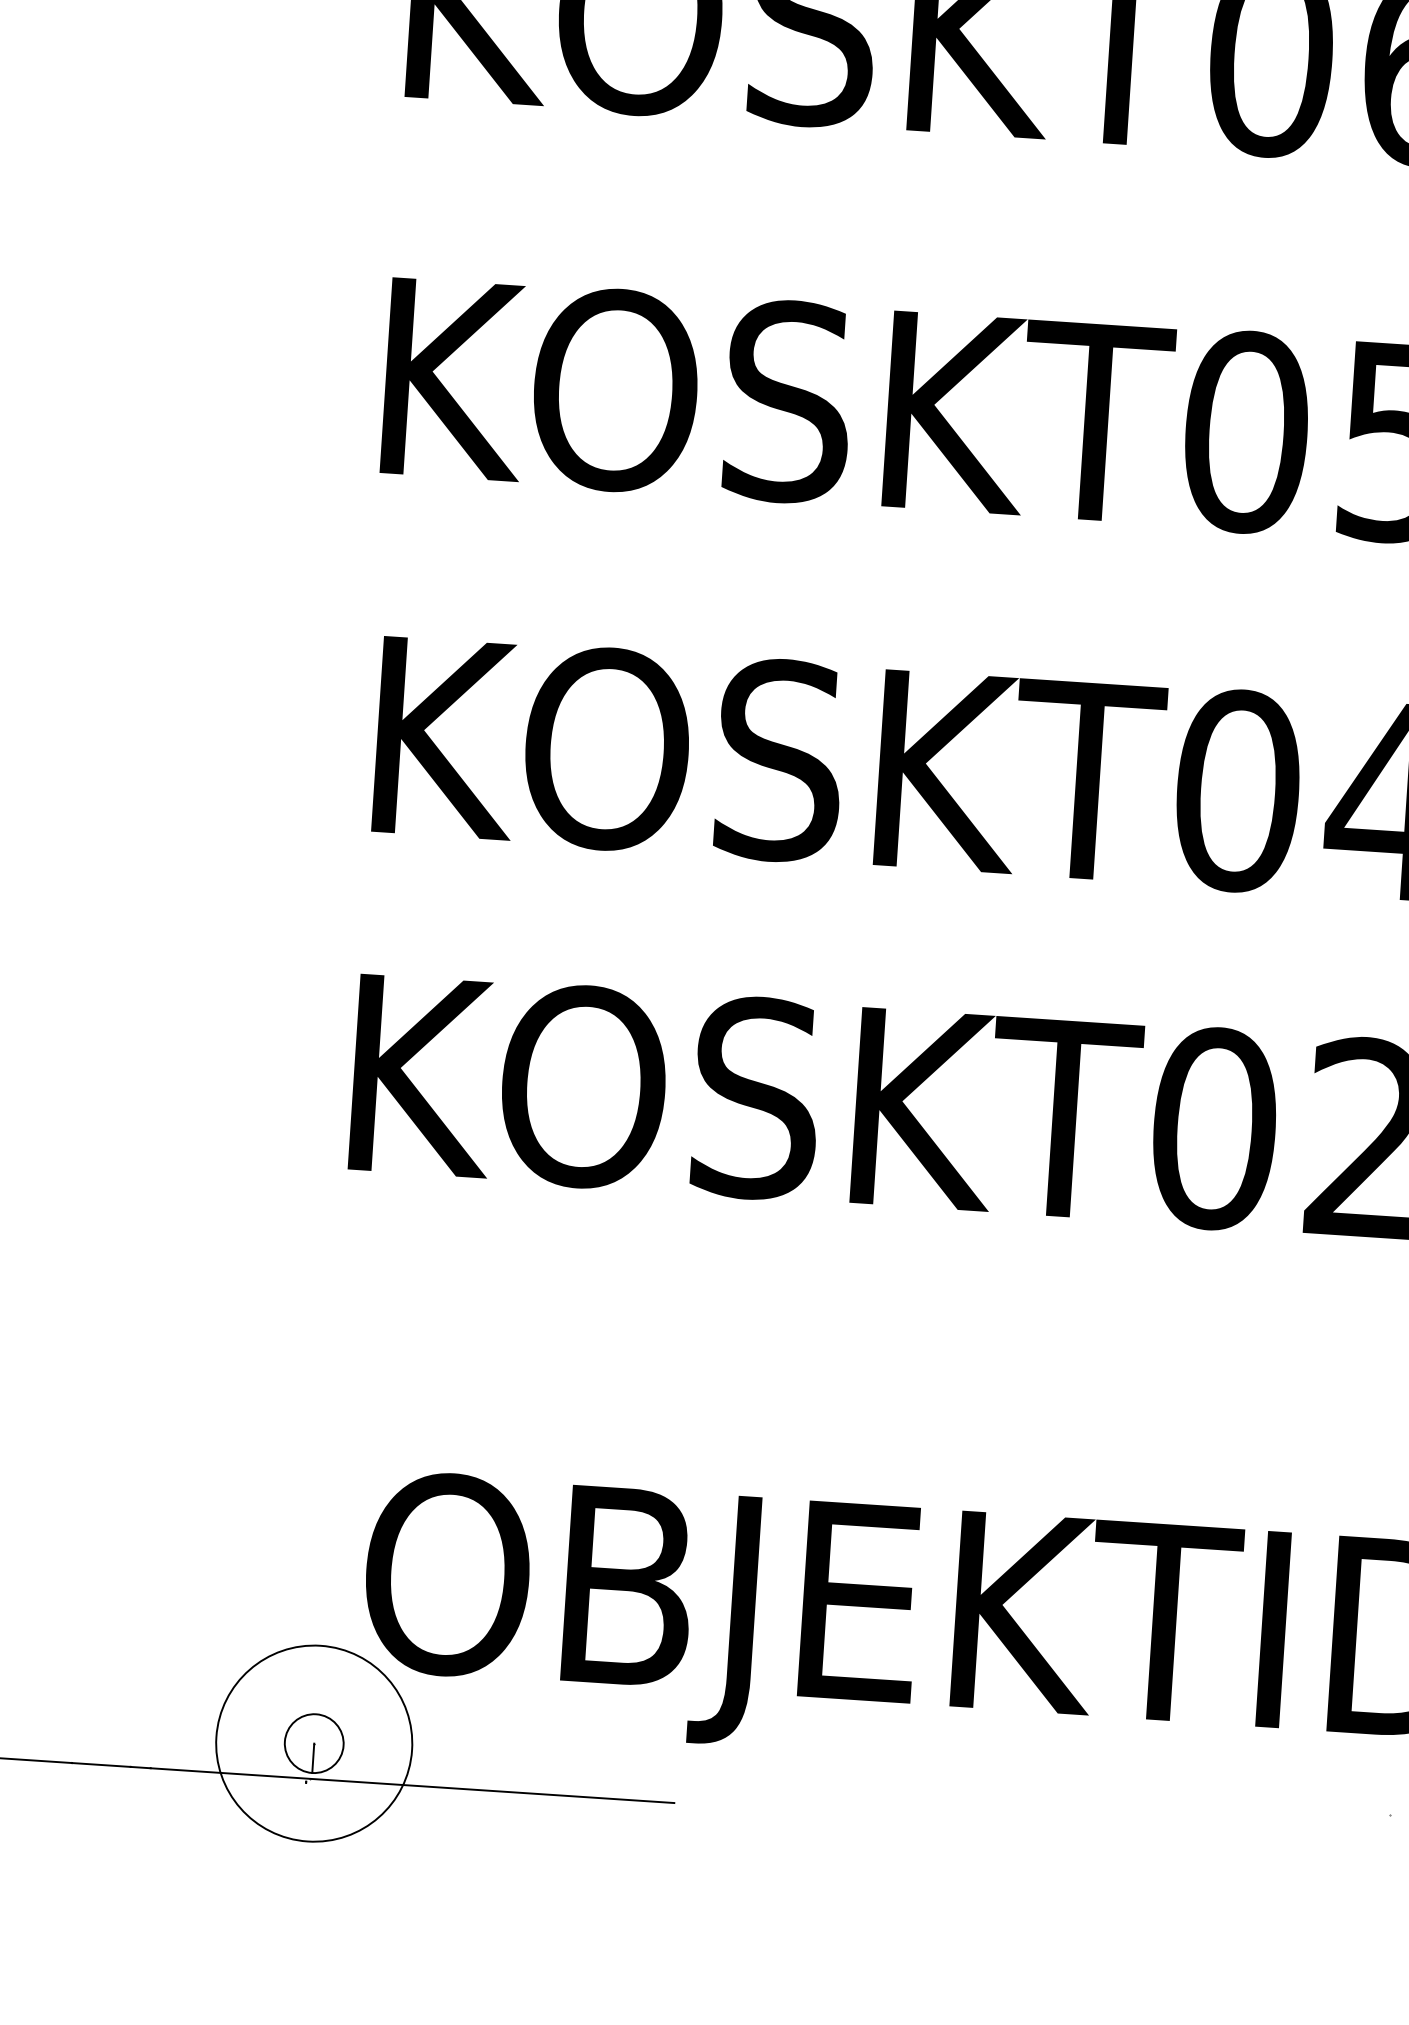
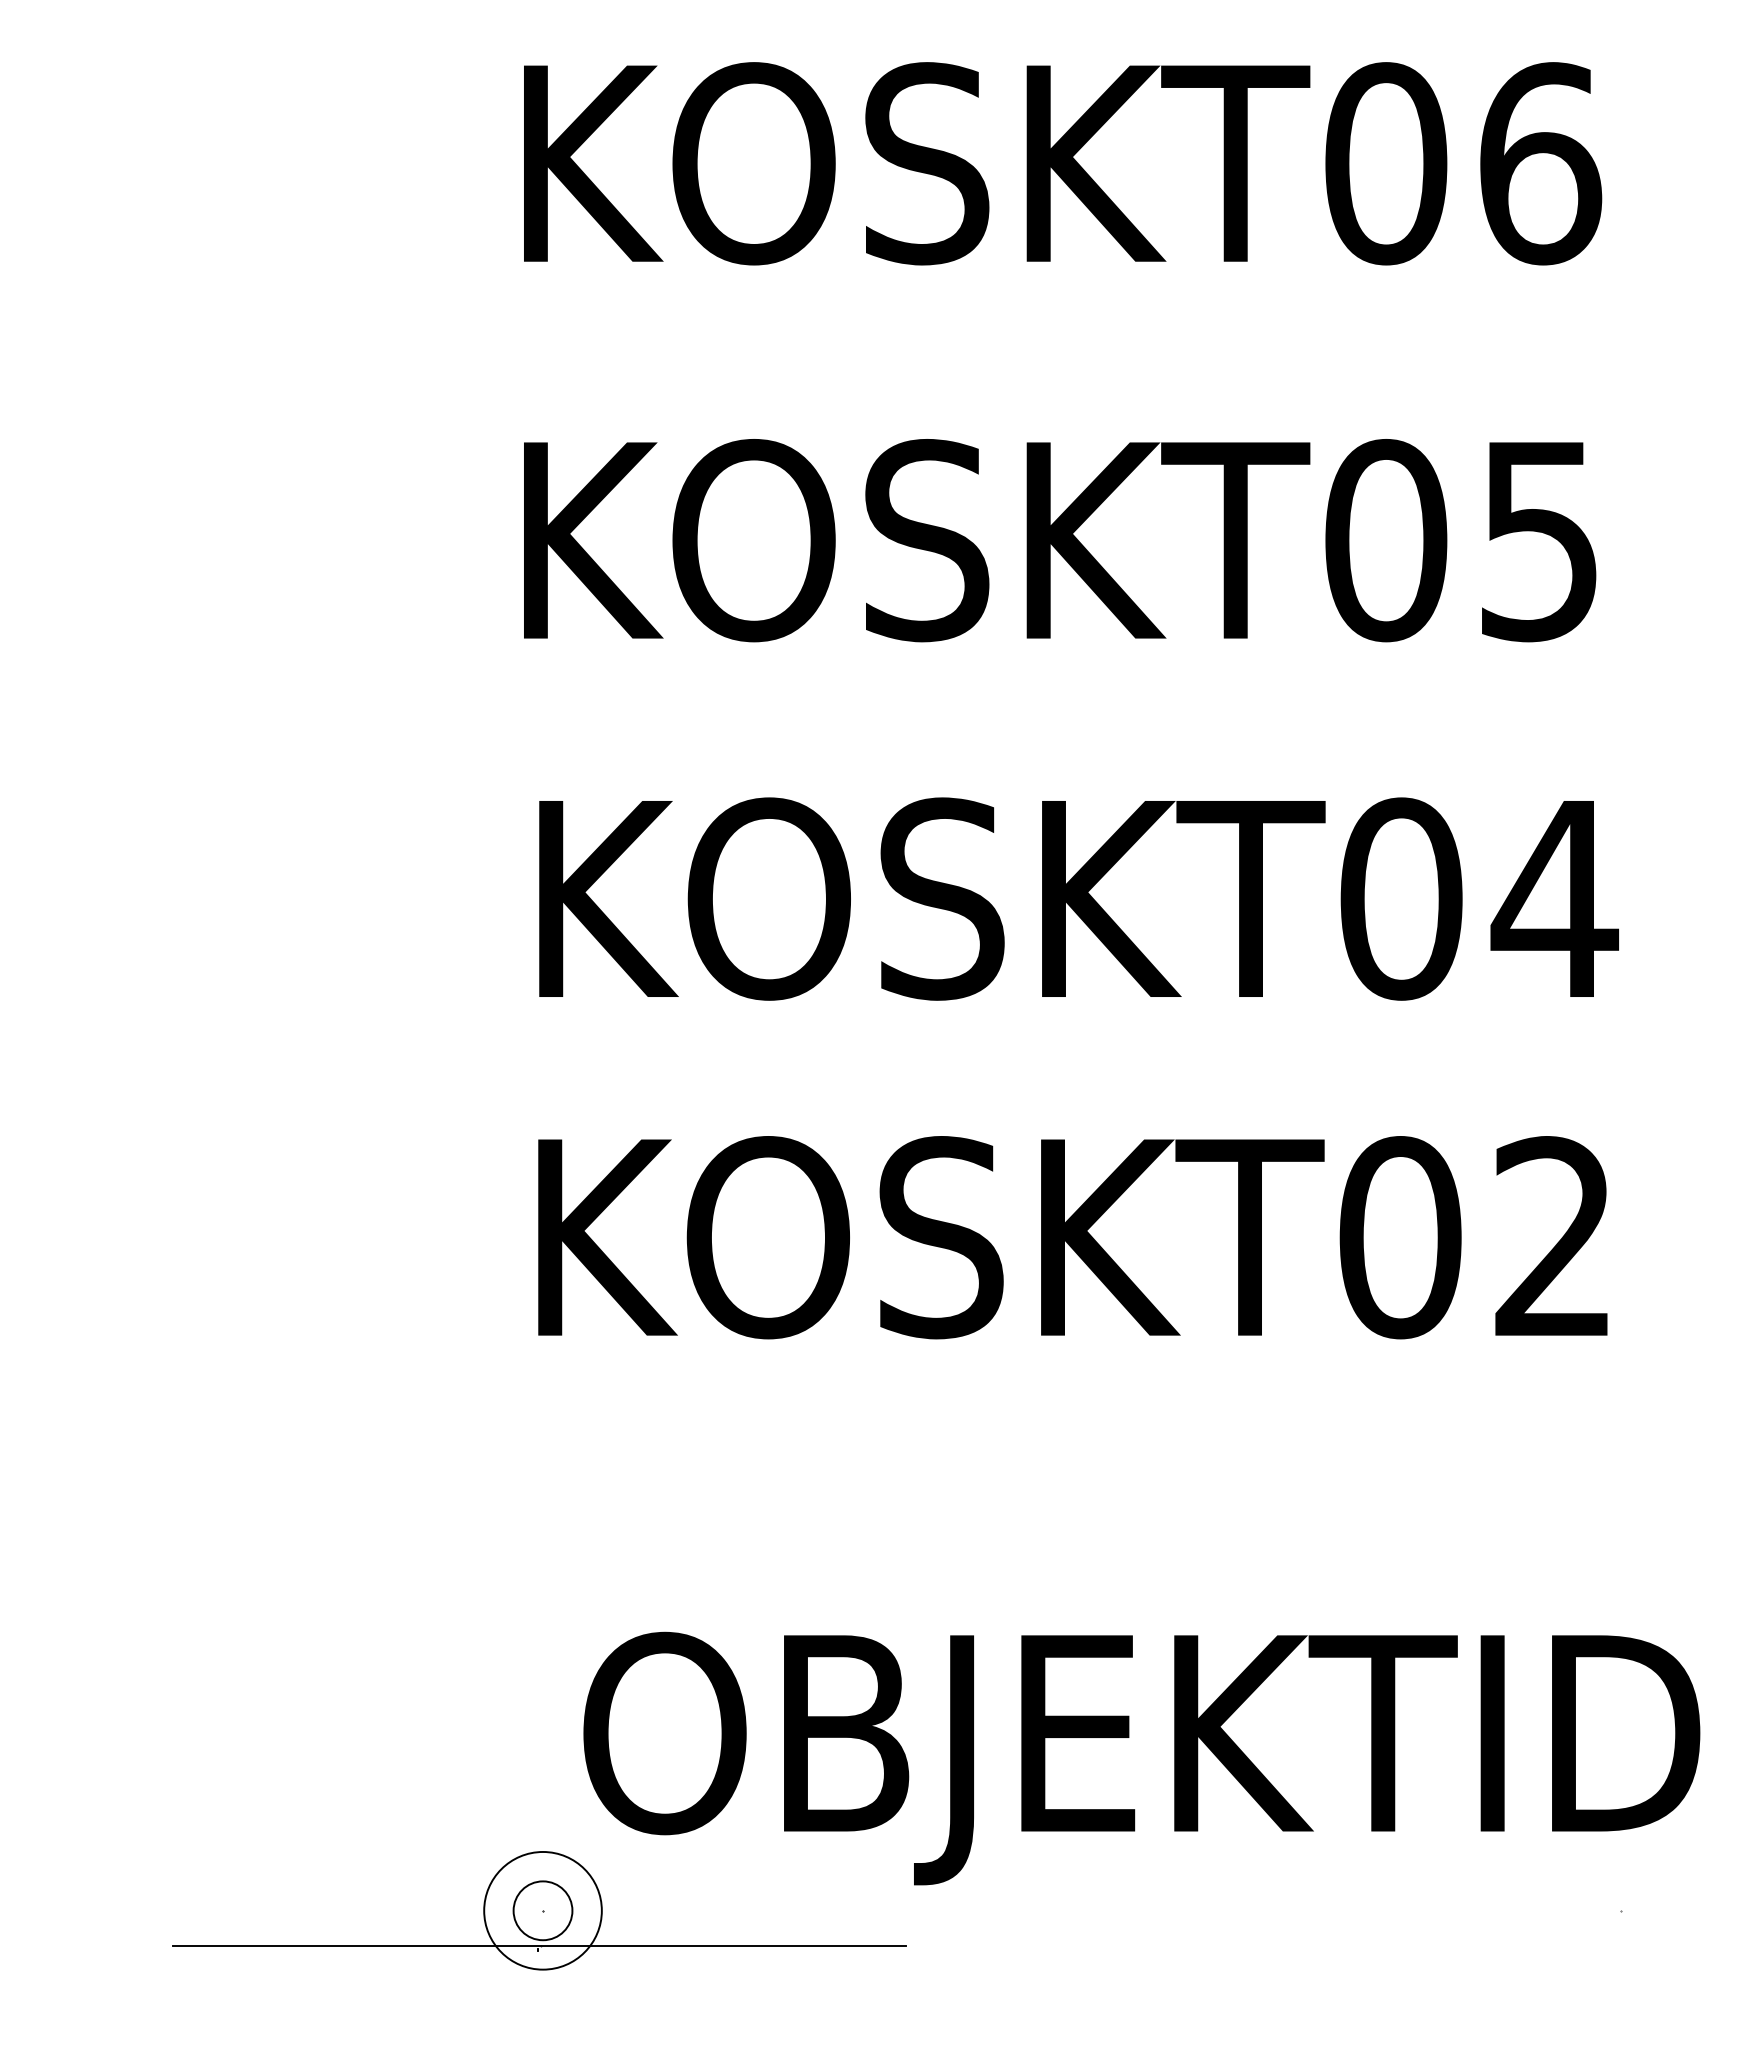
circle: (313, 1743) -> (542, 1910), size x0.6
line: (313, 1758) -> (543, 1925), removed

